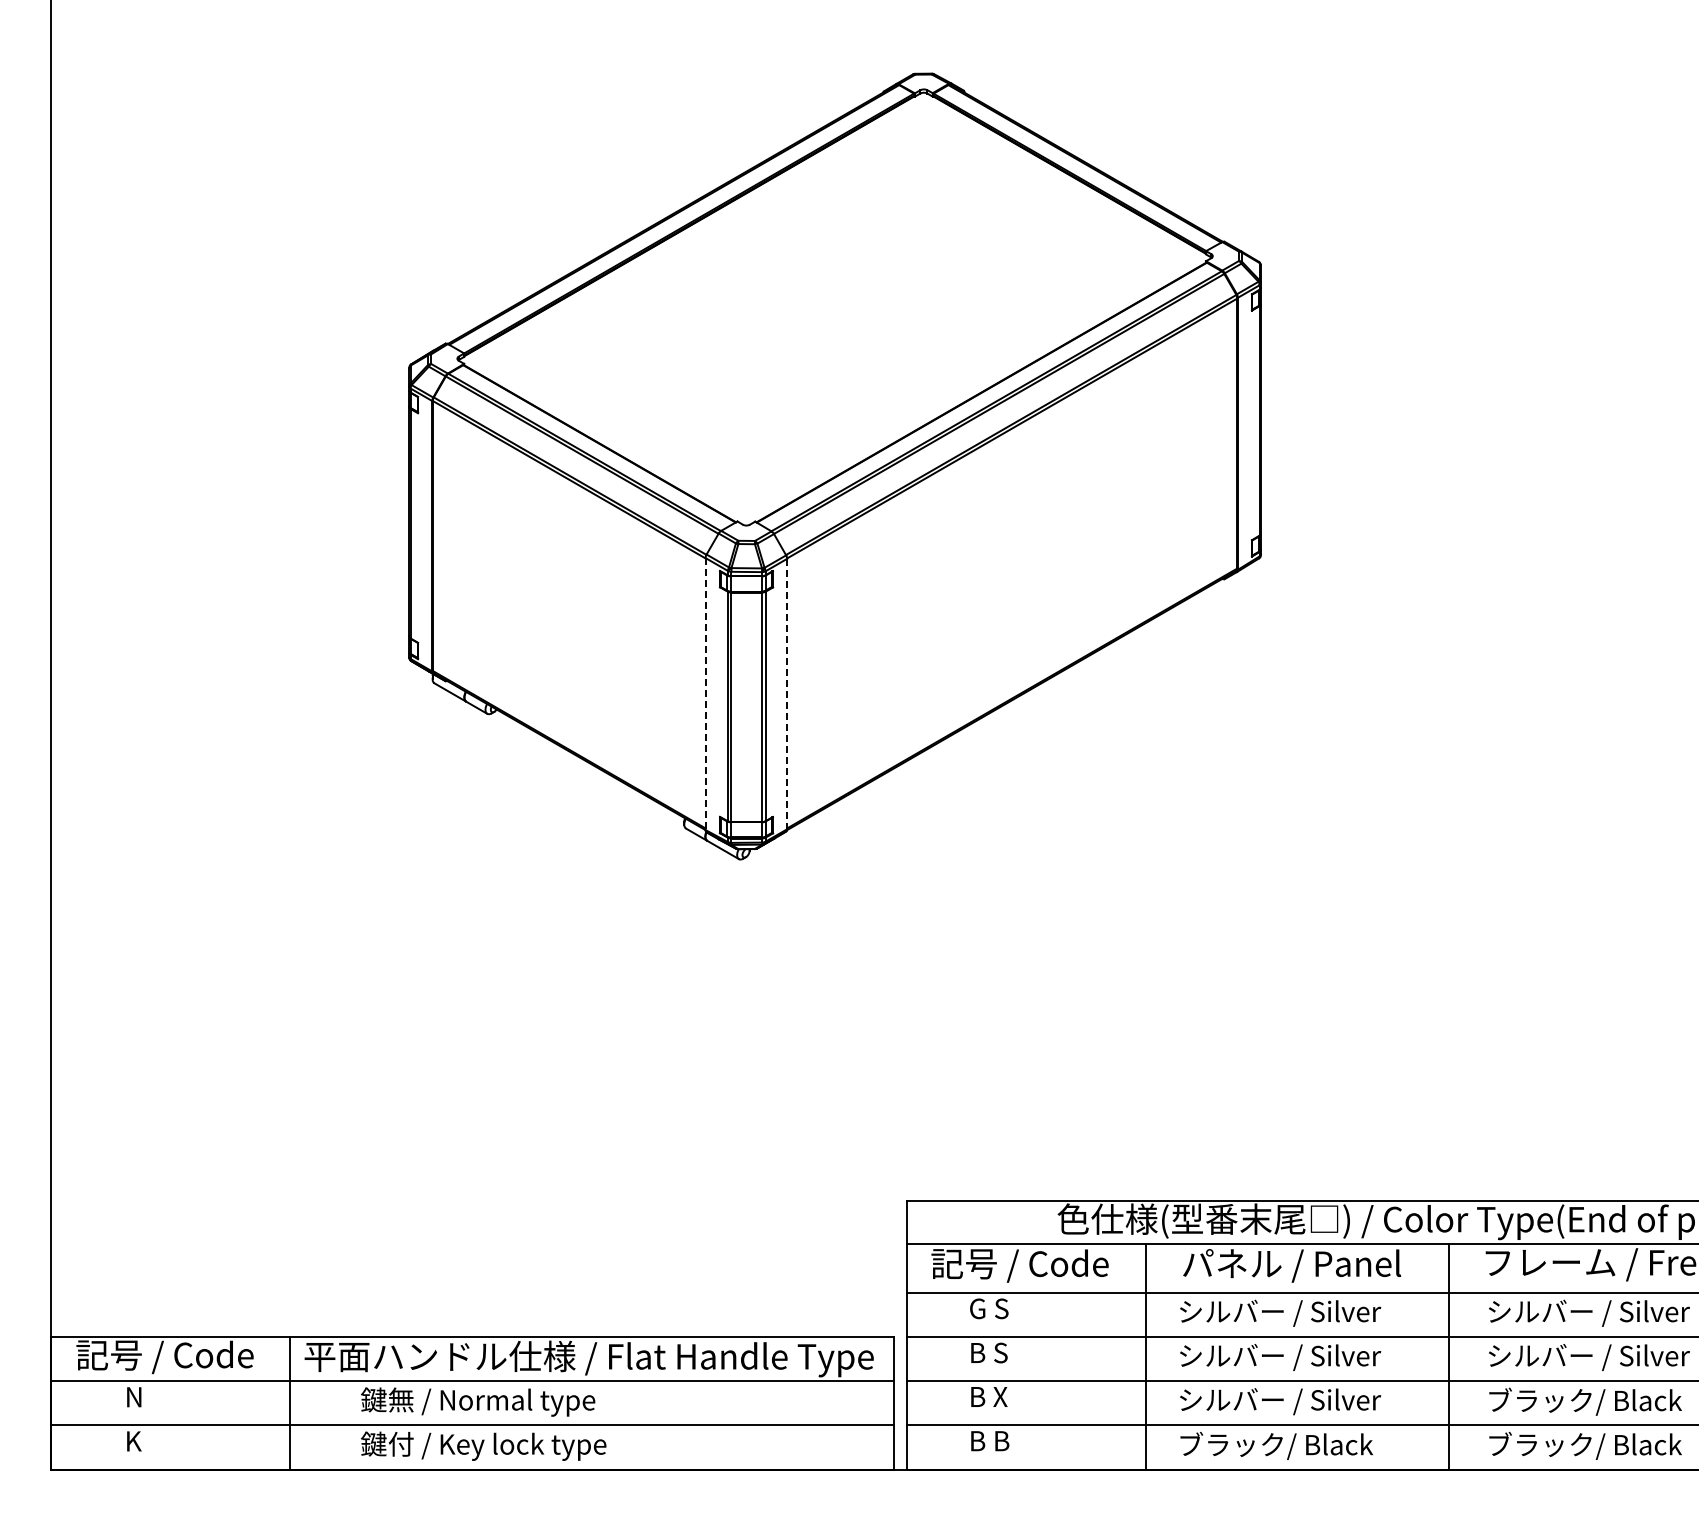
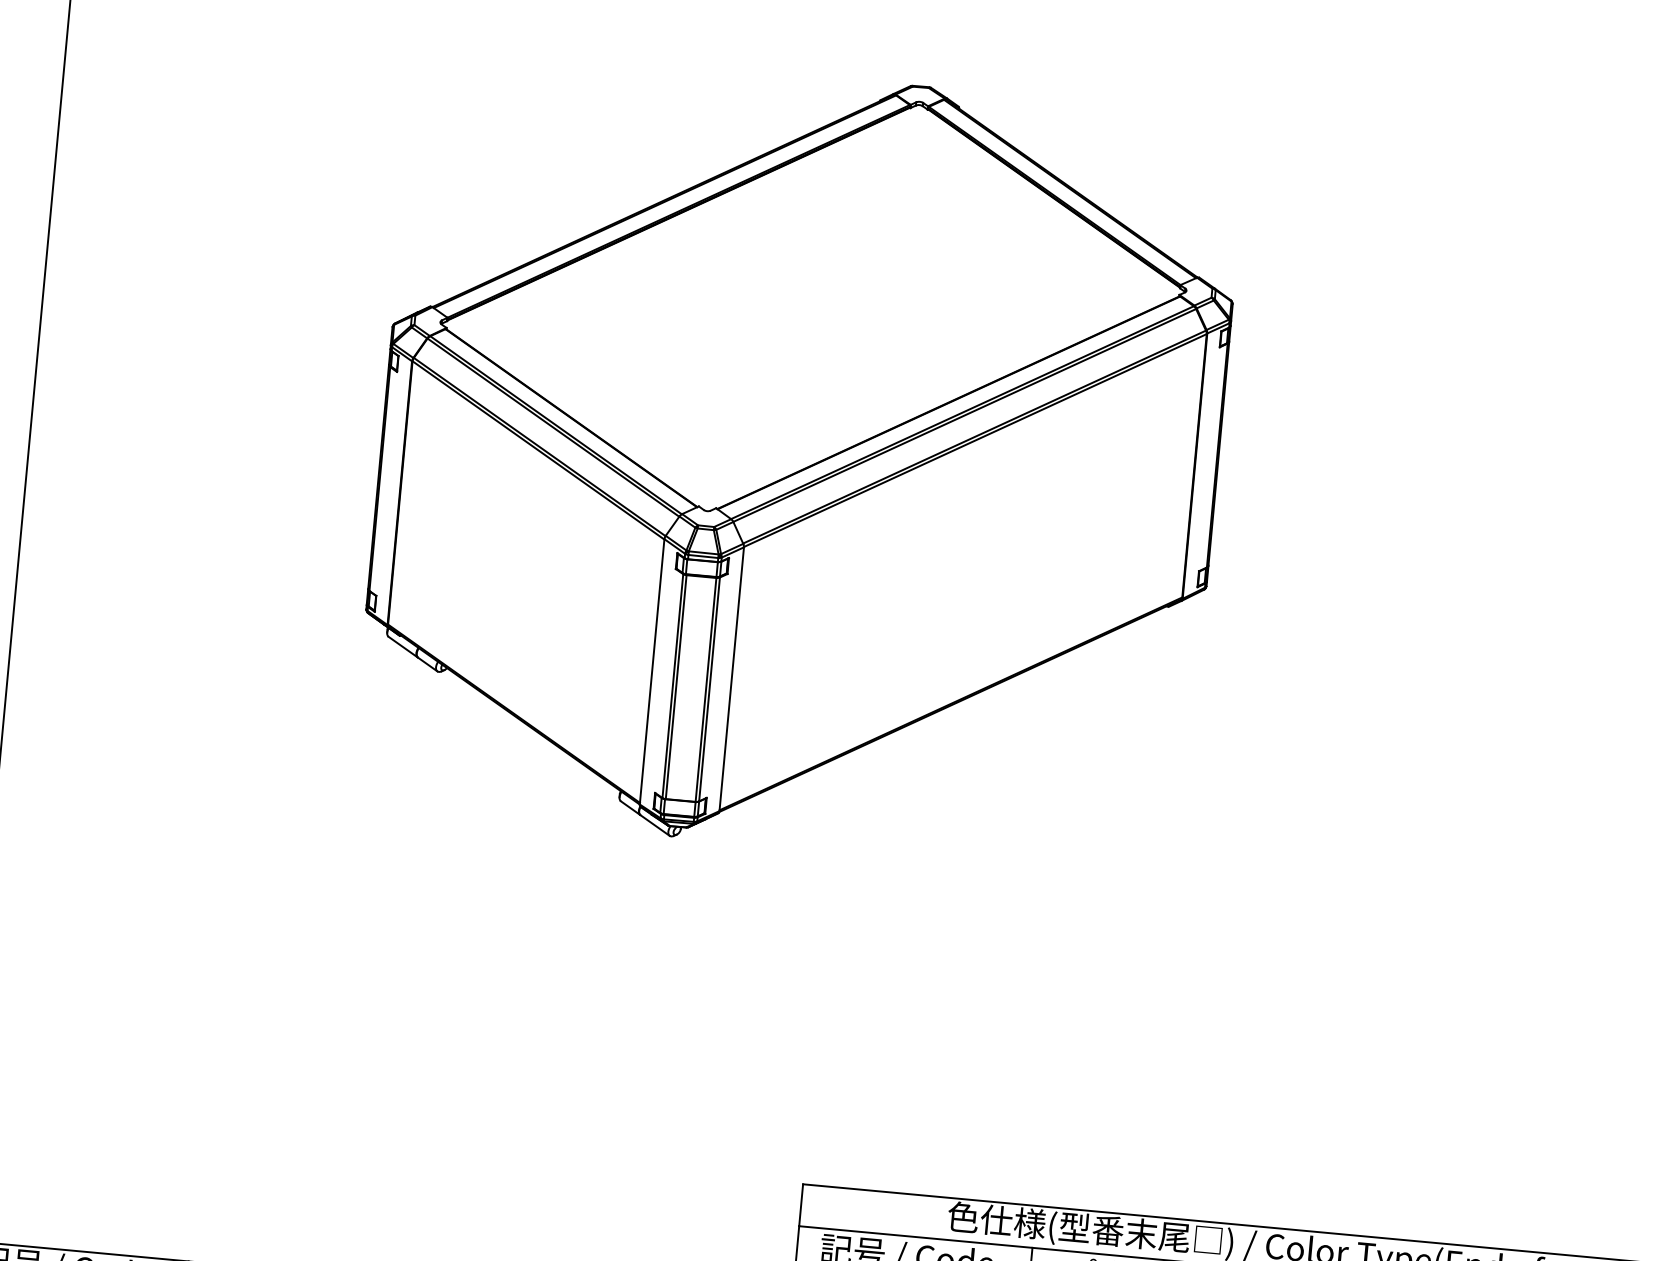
line: (705, 694) -> (652, 672), dashed -> solid
line: (787, 694) -> (732, 679), dashed -> solid

